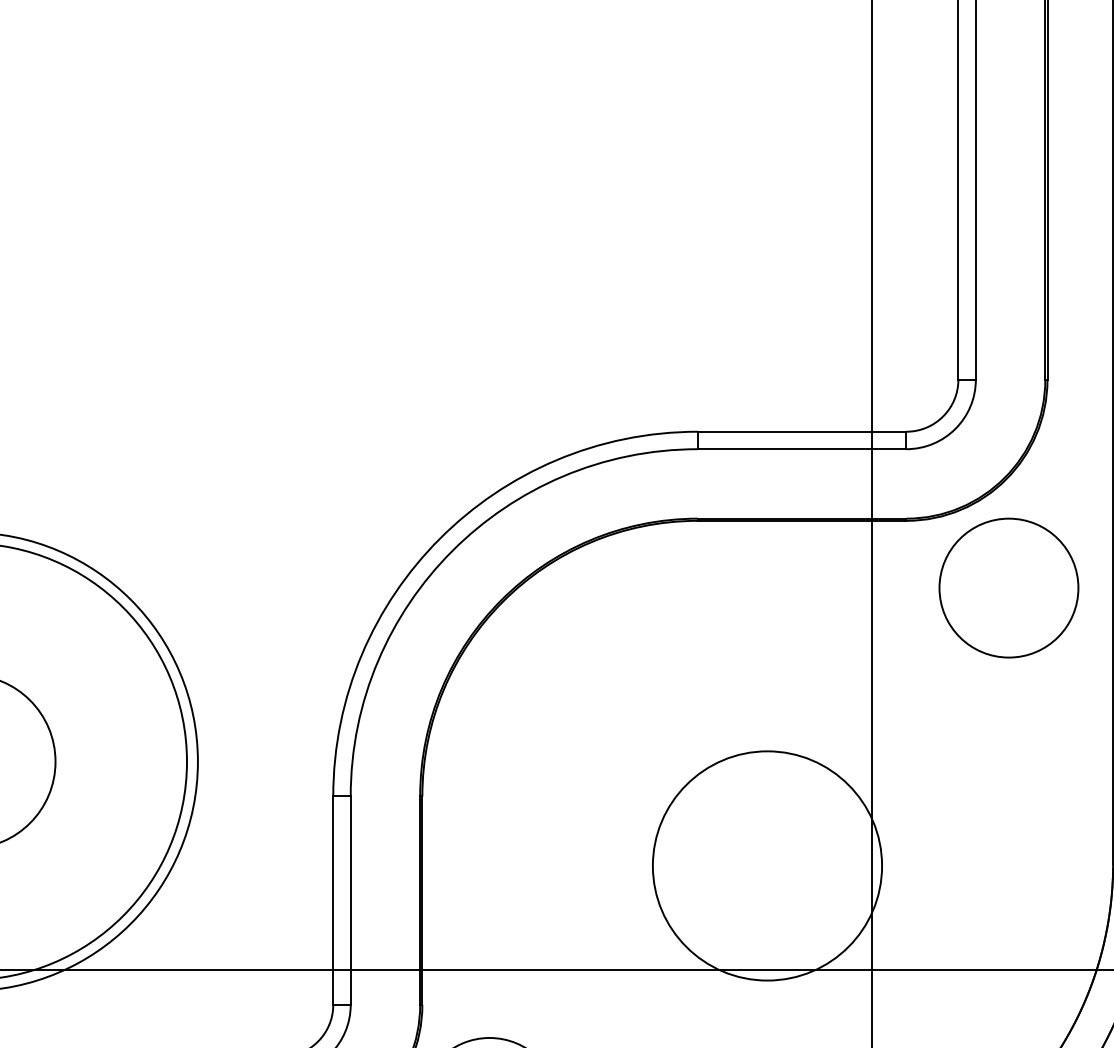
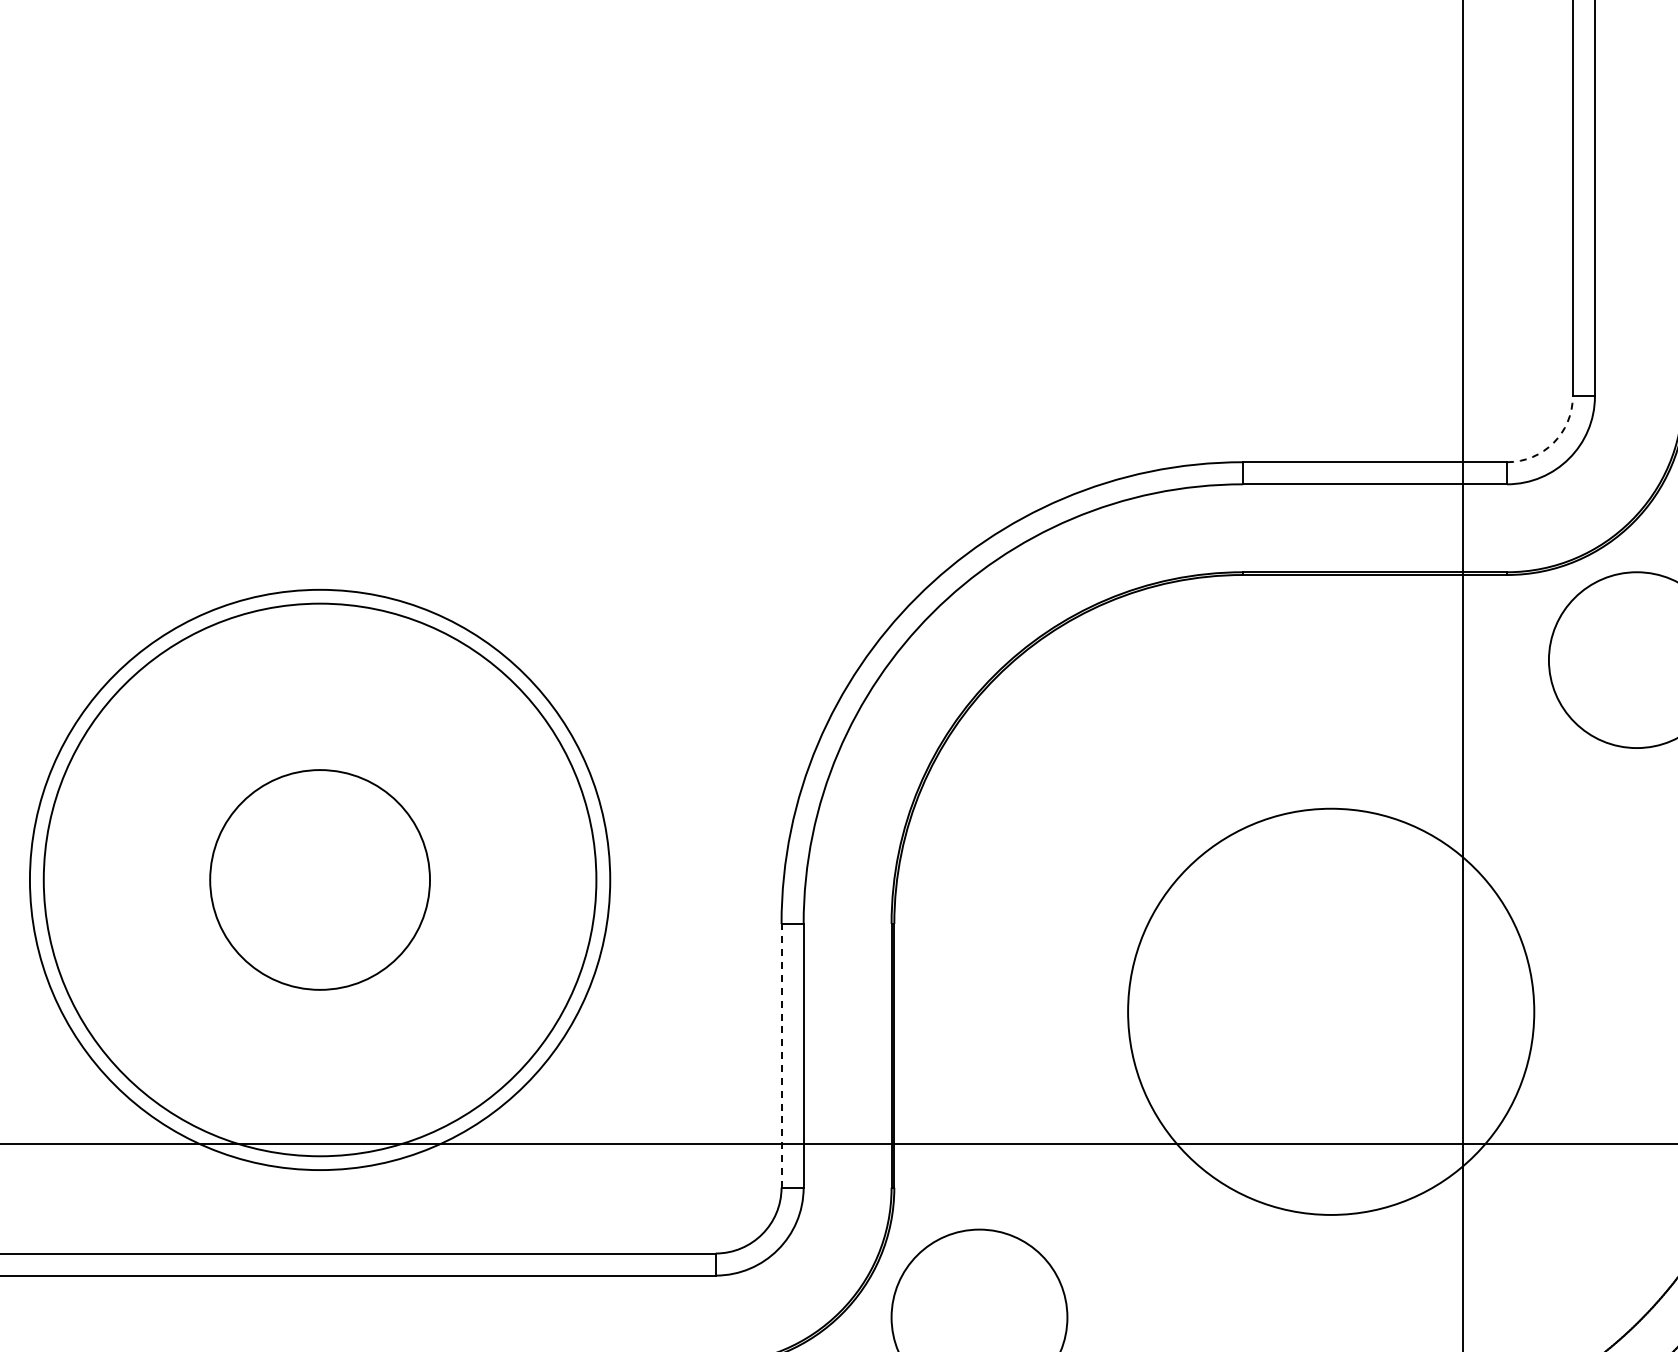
arc: (943, 416) -> (1553, 442), solid -> dashed
circle: (767, 865) -> (1331, 1011), size x1.4
line: (333, 900) -> (781, 1055), solid -> dashed

